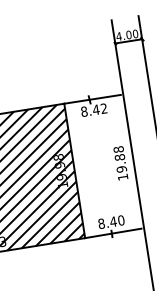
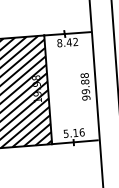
text: (123, 176) -> (86, 97), 19.88 -> 99.88
text: (111, 222) -> (74, 133), 8.40 -> 5.16

